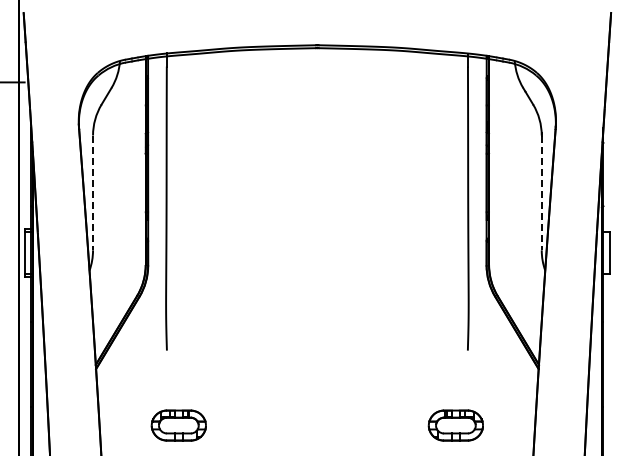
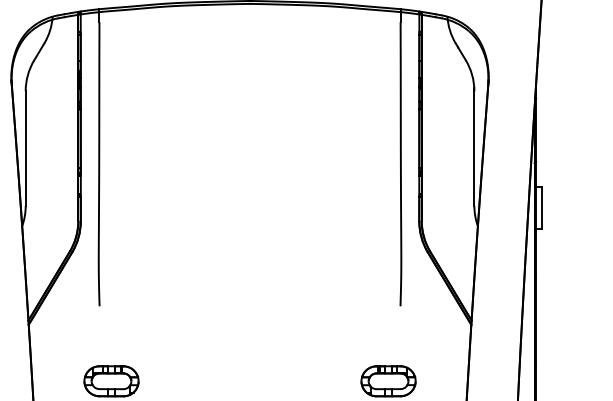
line: (93, 193) -> (26, 149), dashed -> solid
line: (541, 193) -> (474, 149), dashed -> solid

